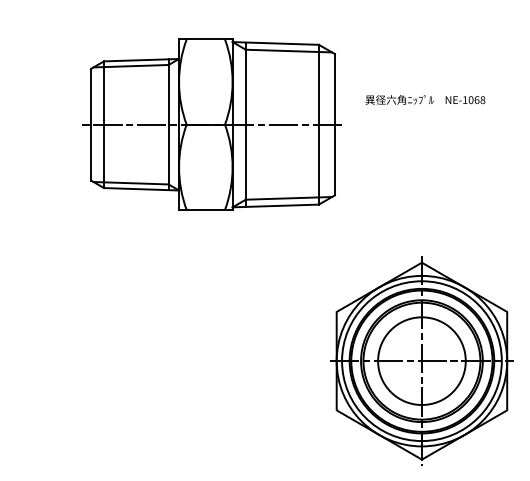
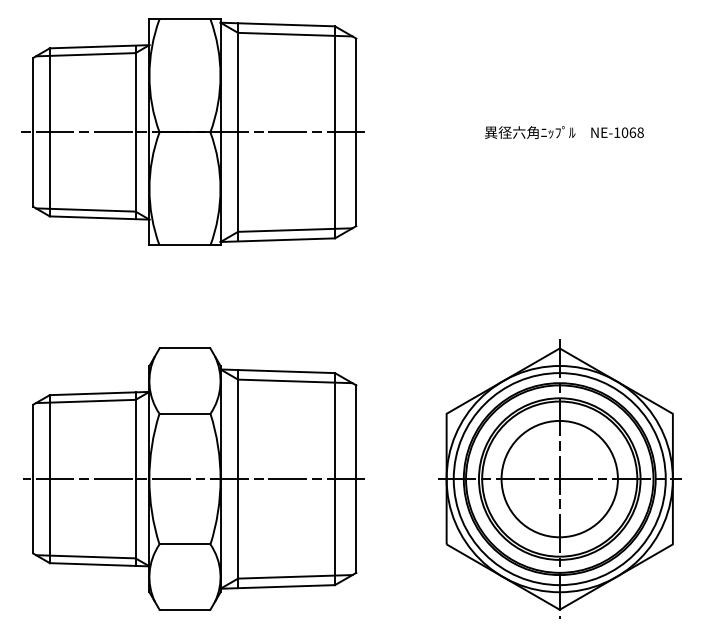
part: (211, 124) -> (192, 131), moved
part: (145, 360) -> (193, 478), added

